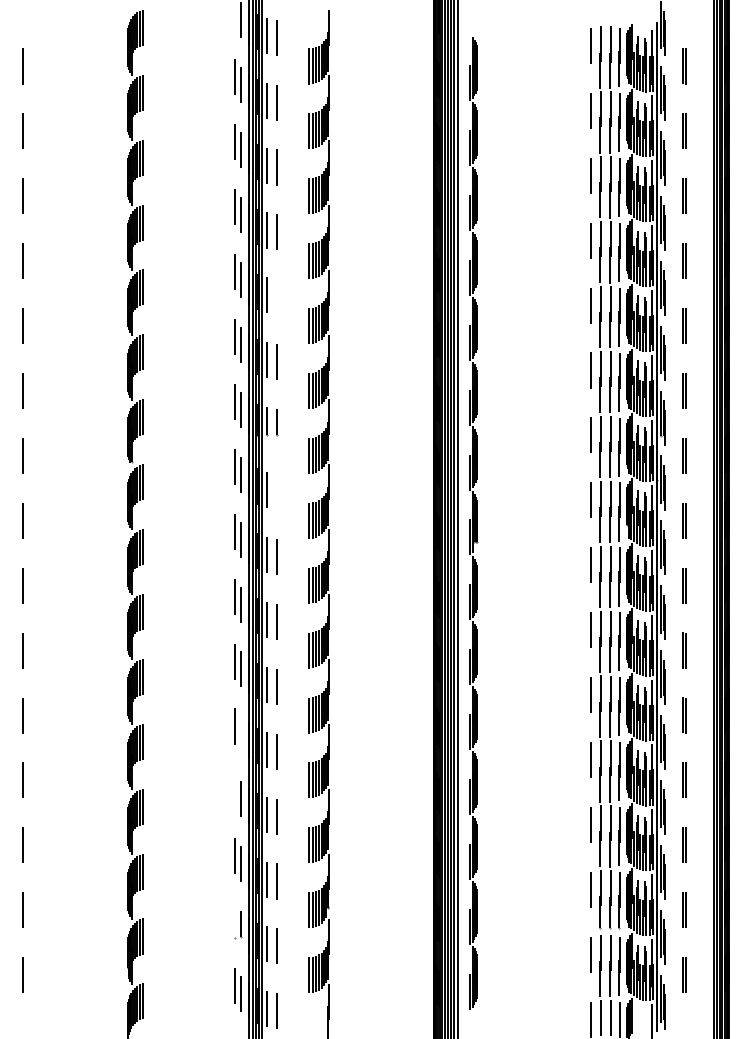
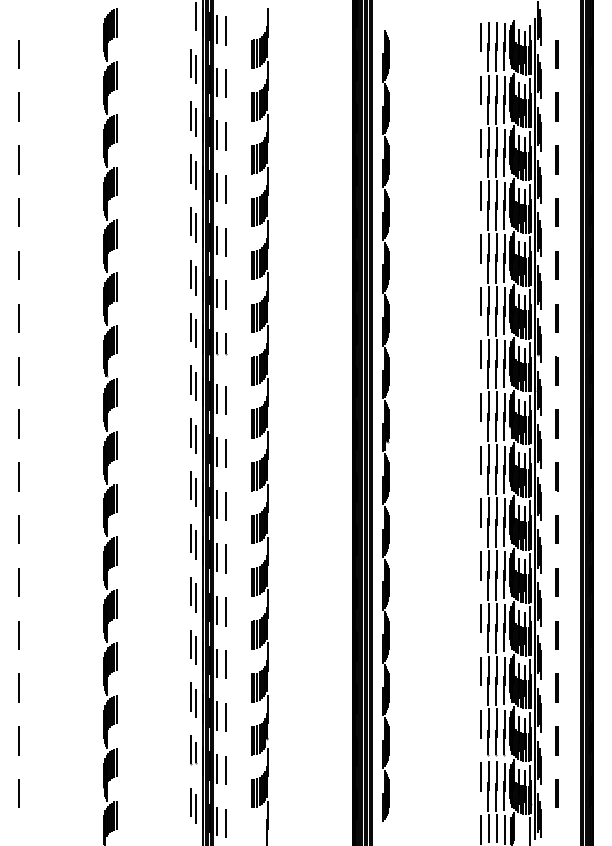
line: (277, 297) -> (225, 242), added
line: (277, 492) -> (225, 401), added
line: (241, 734) -> (196, 597), added
line: (234, 791) -> (190, 644), added
line: (234, 920) -> (190, 749), added

